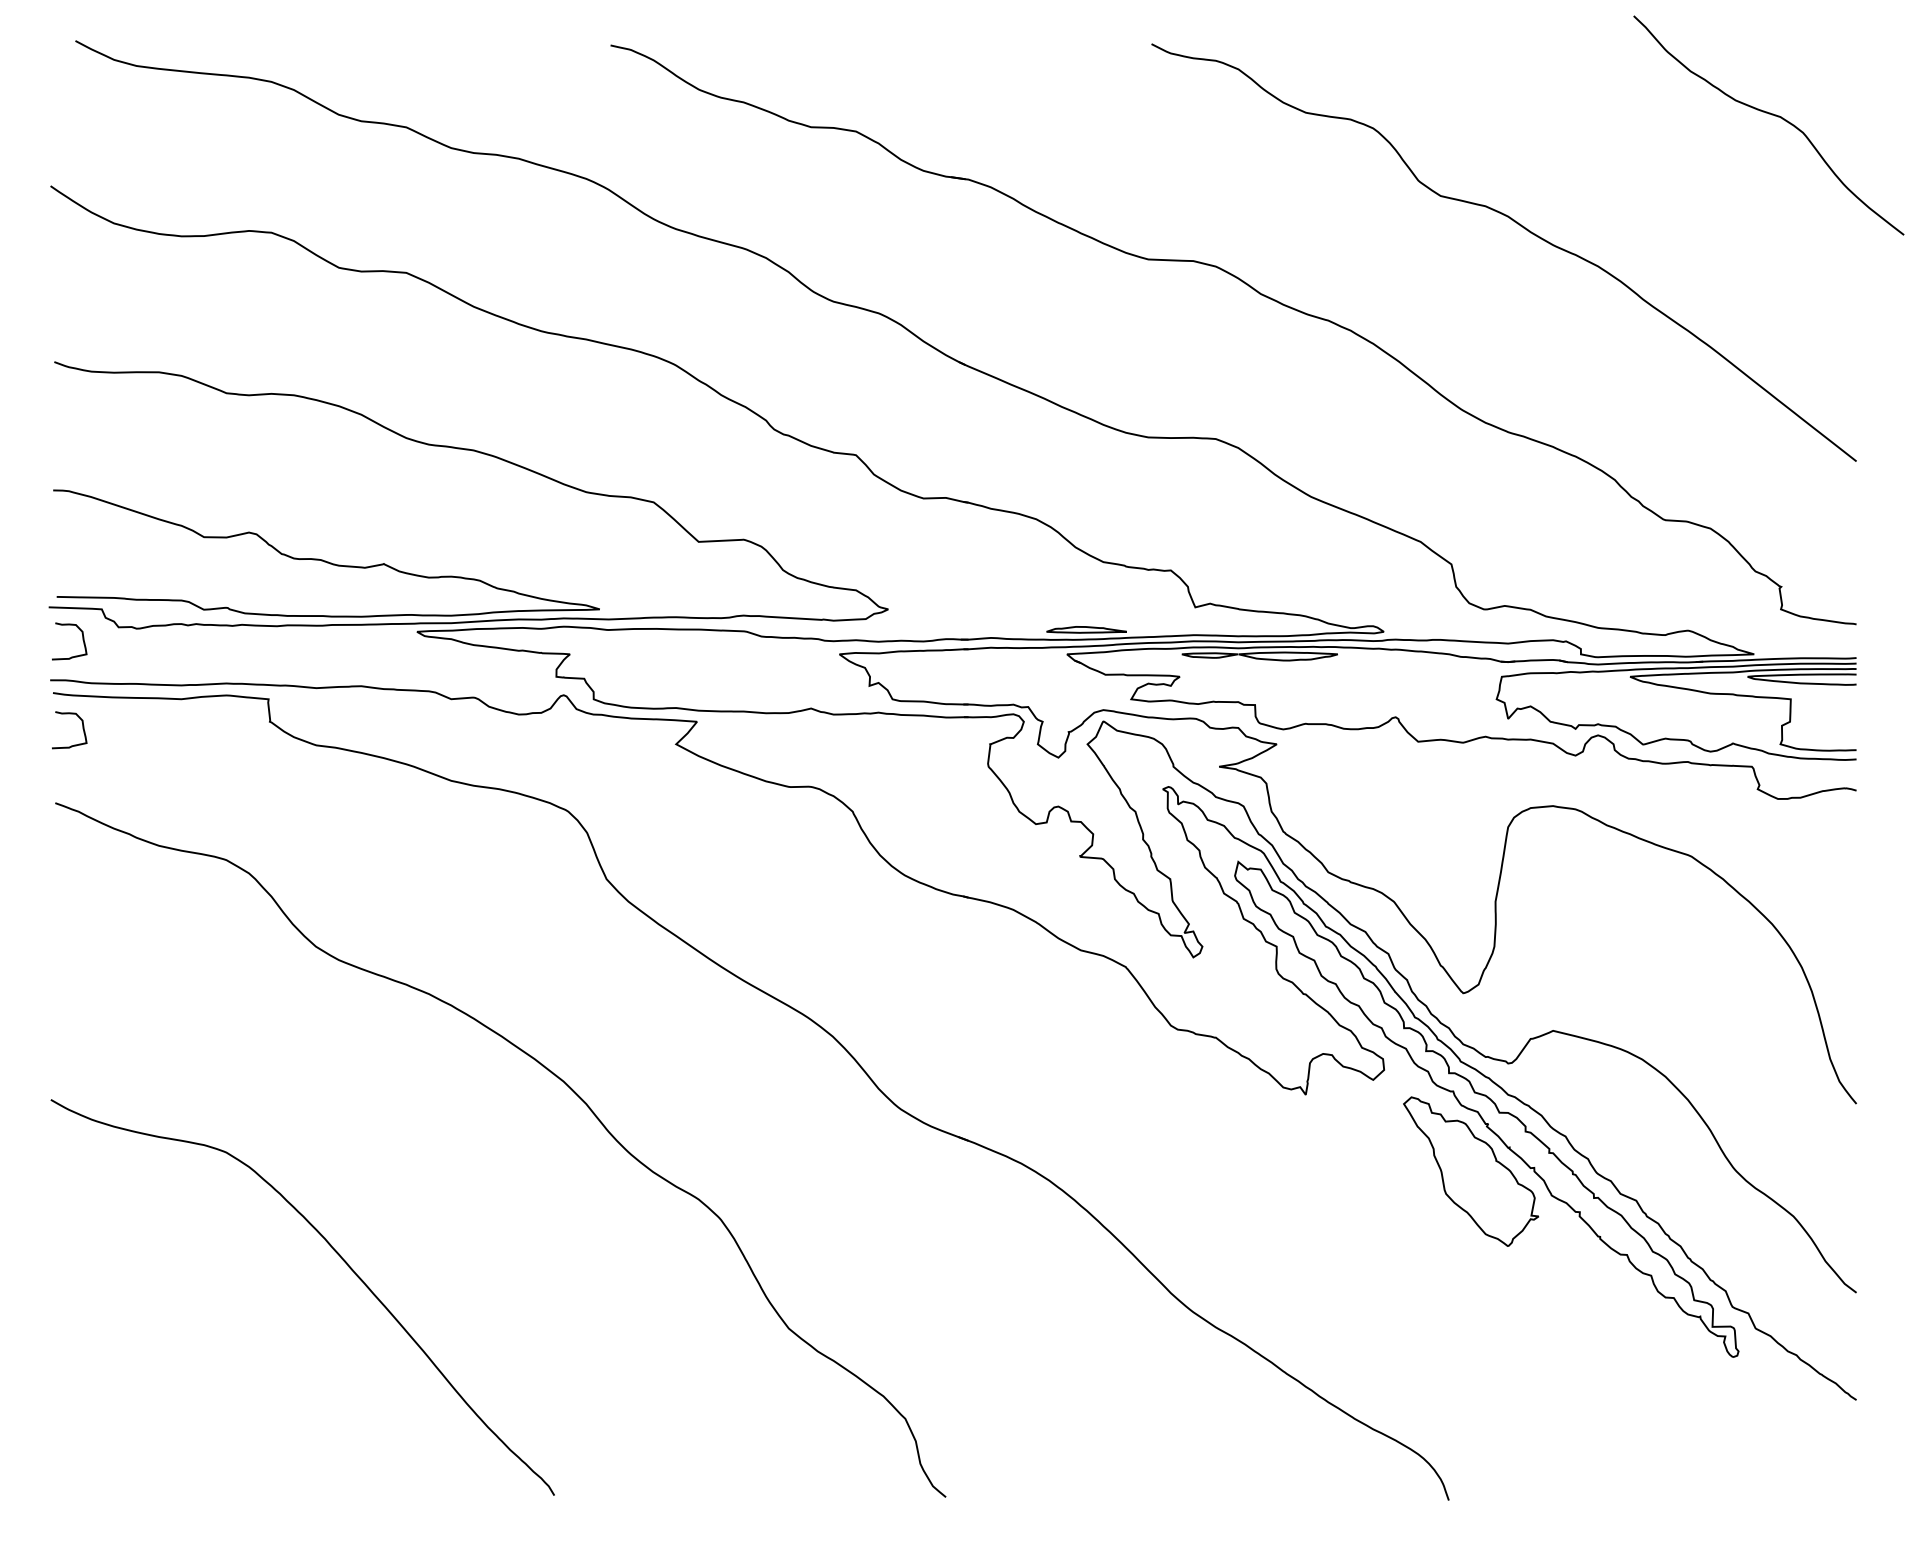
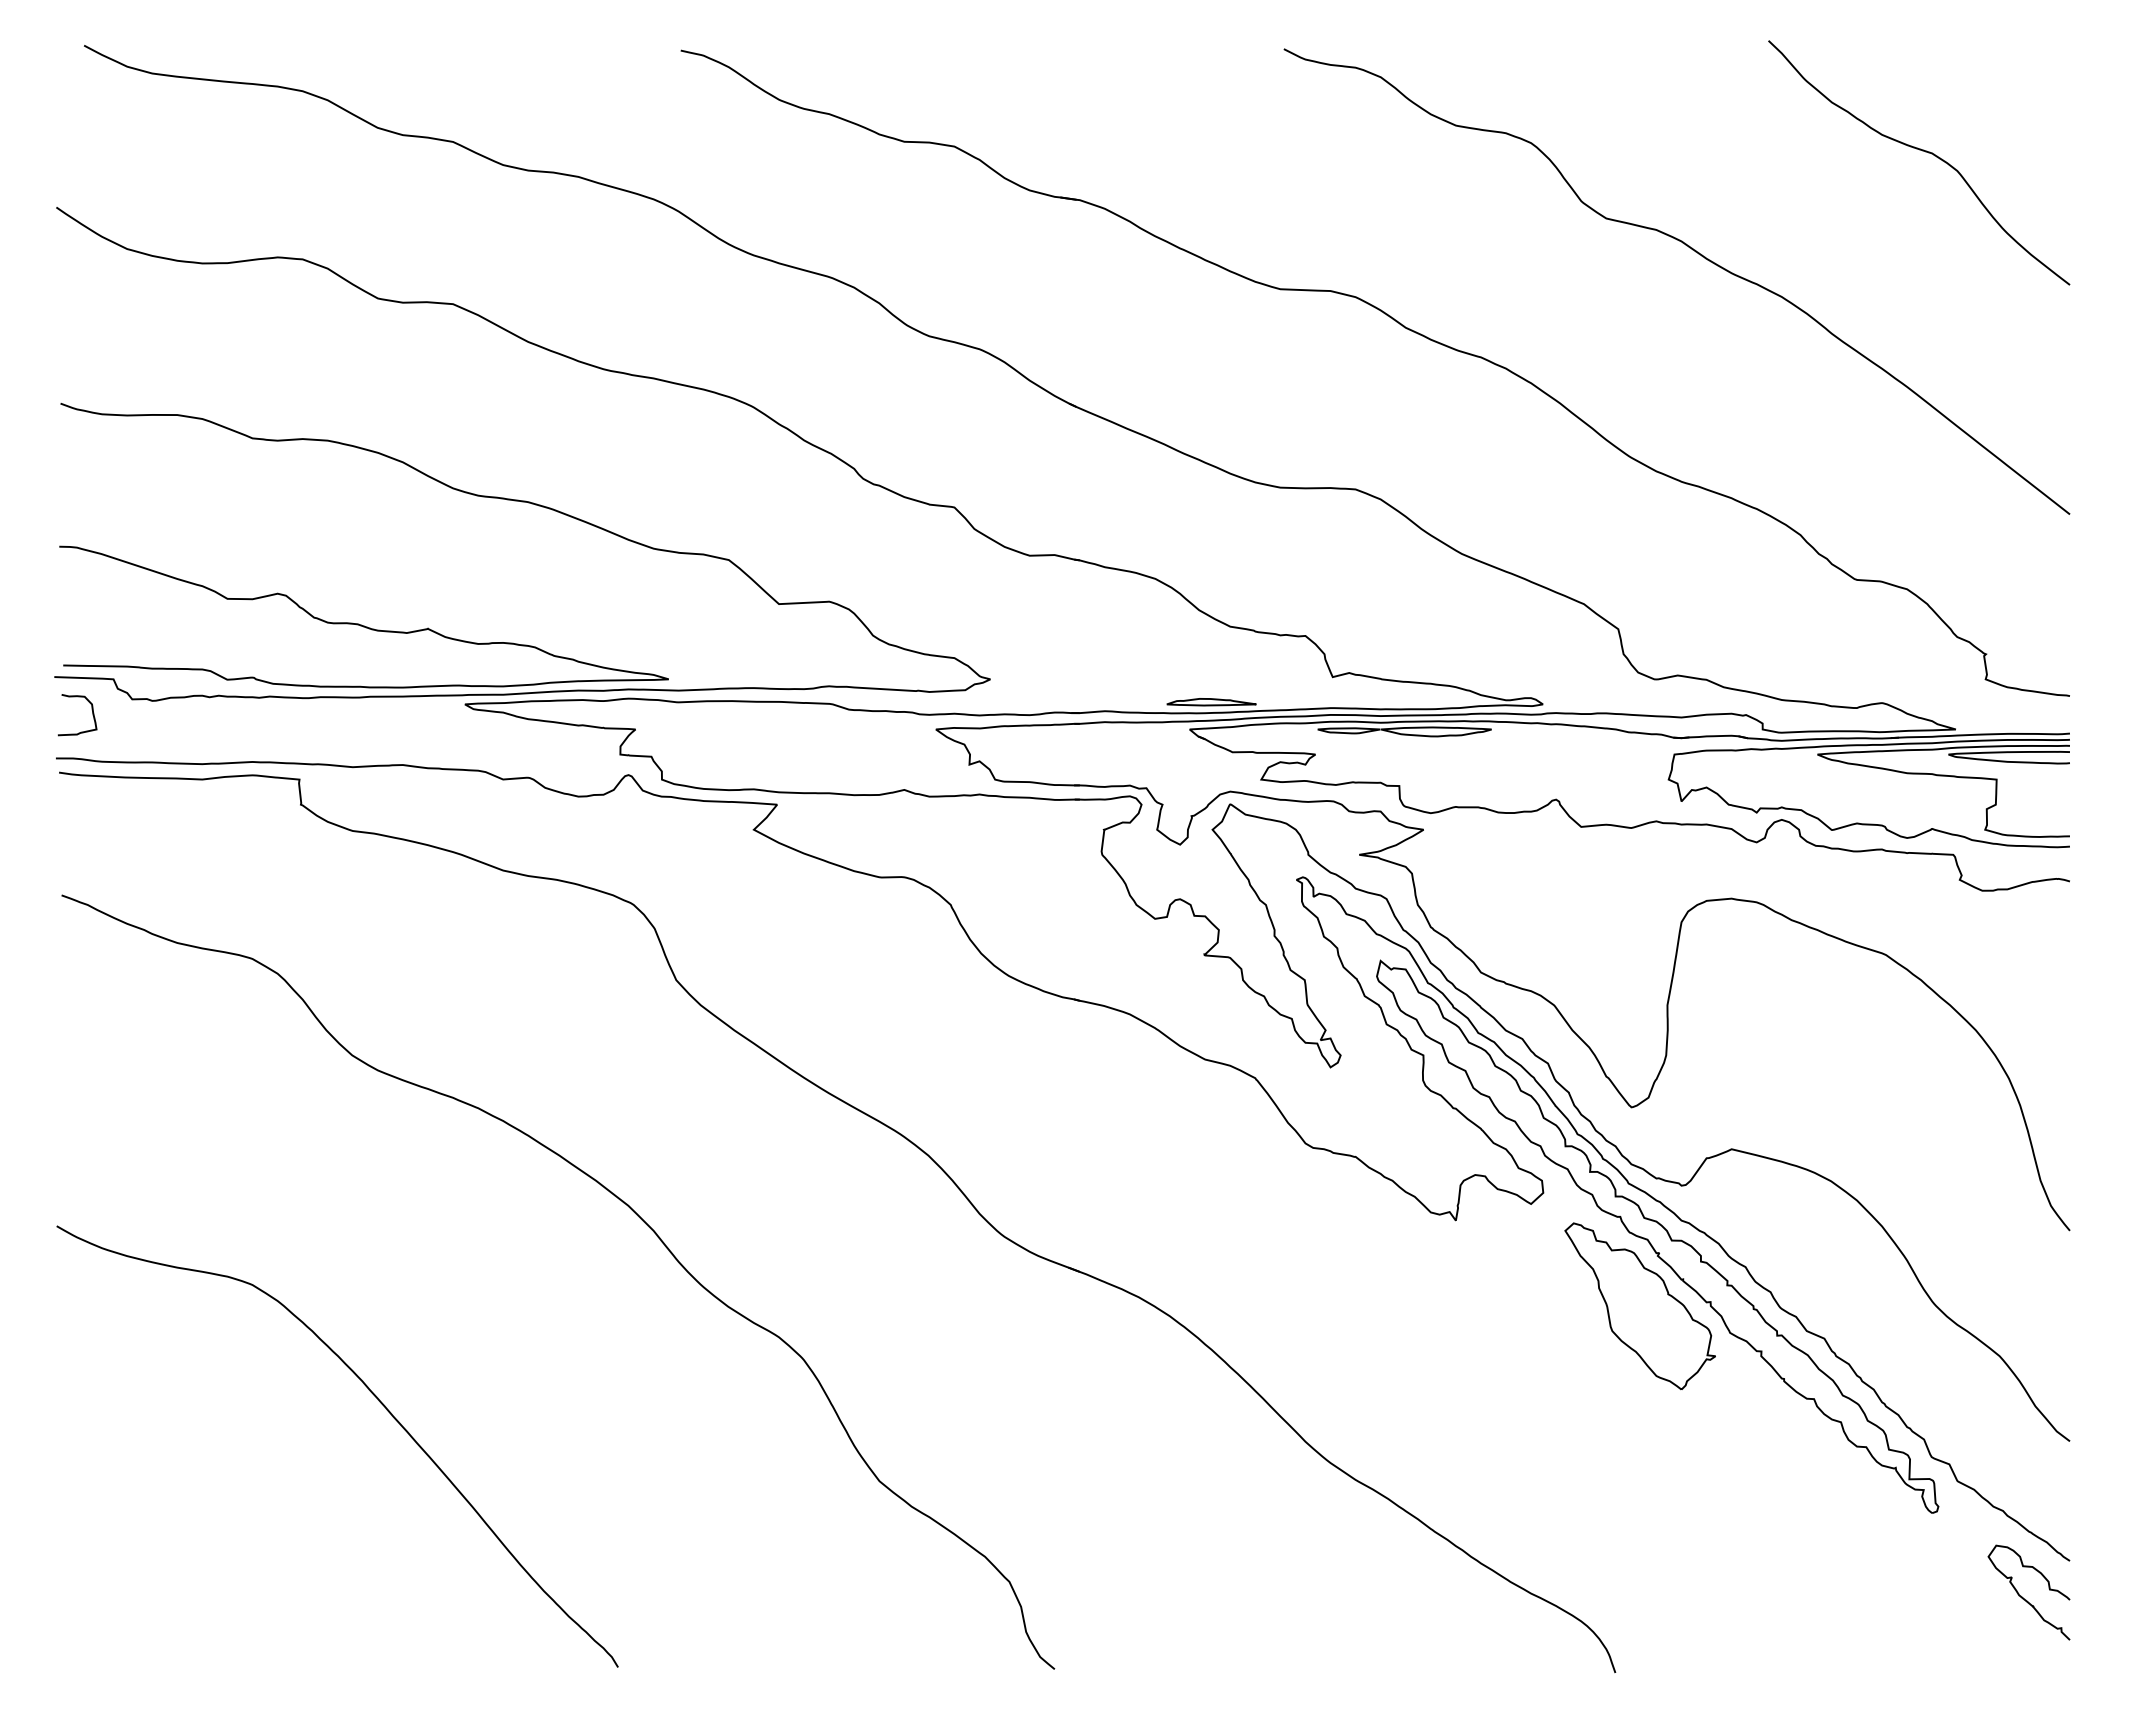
curve: (1771, 115) -> (1922, 151), moved
curve: (82, 730) -> (92, 814), removed
curve: (1814, 1432) -> (2023, 1597), added

